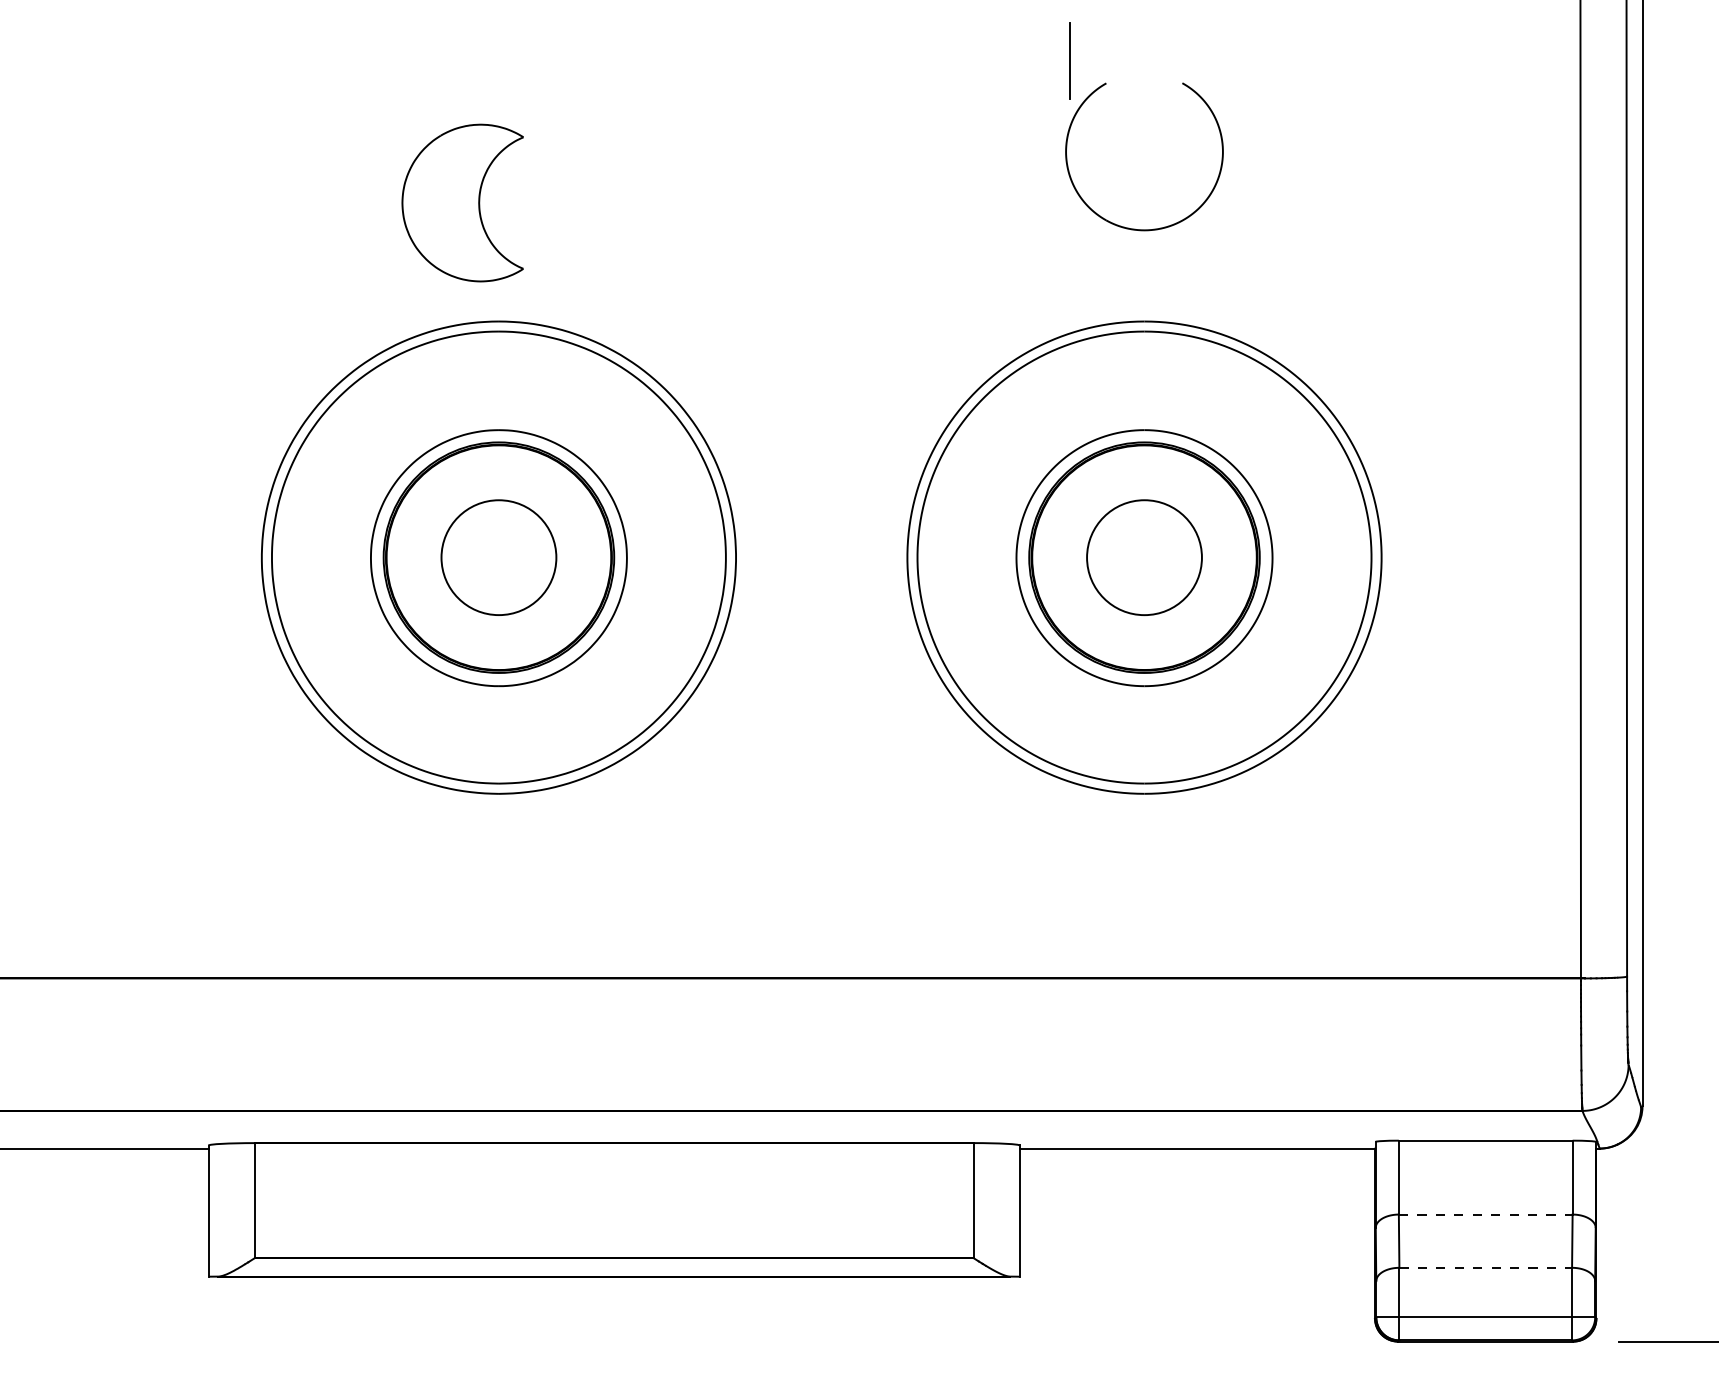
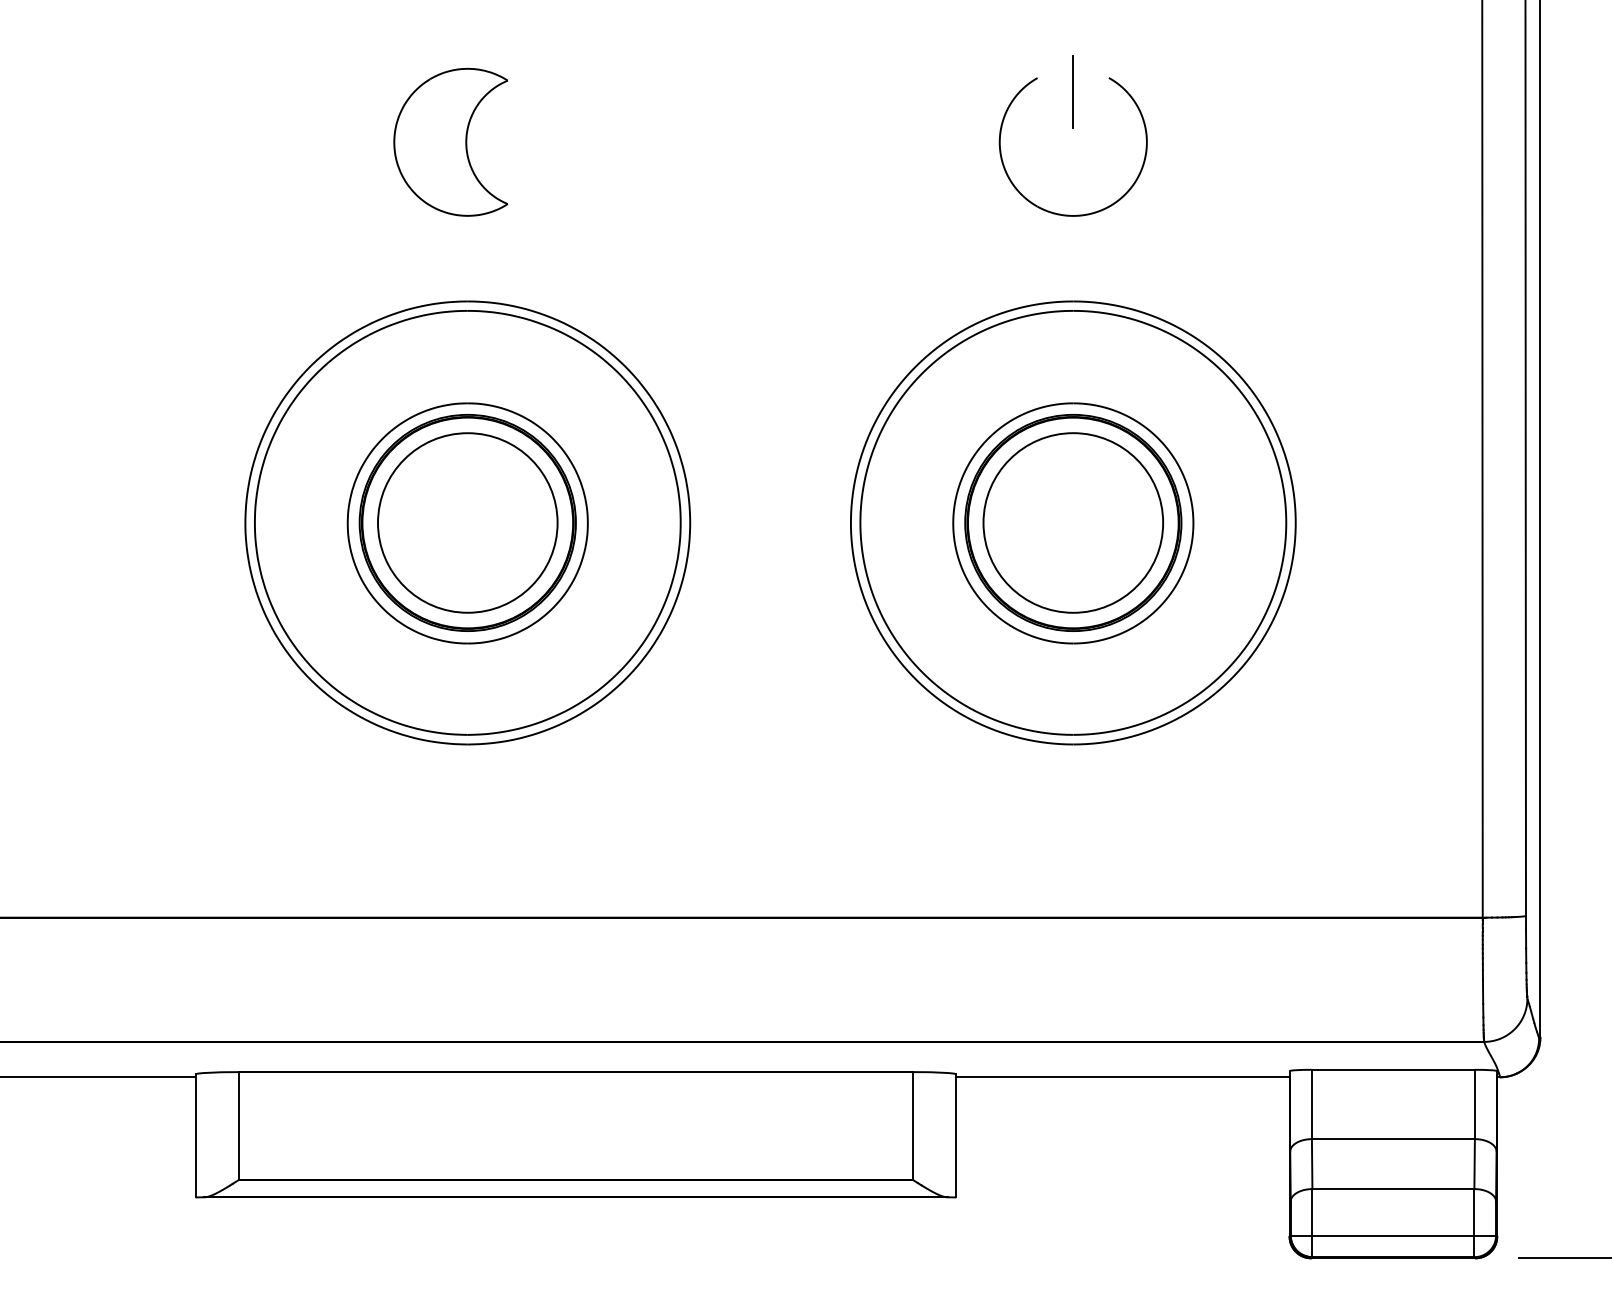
line: (1068, 60) -> (1072, 91), moved
part: (462, 202) -> (450, 141), moved
circle: (498, 557) -> (467, 522), size x1.67
circle: (1144, 557) -> (1073, 522), size x1.67
line: (1485, 1214) -> (1393, 1139), dashed -> solid
line: (1485, 1268) -> (1393, 1189), dashed -> solid

